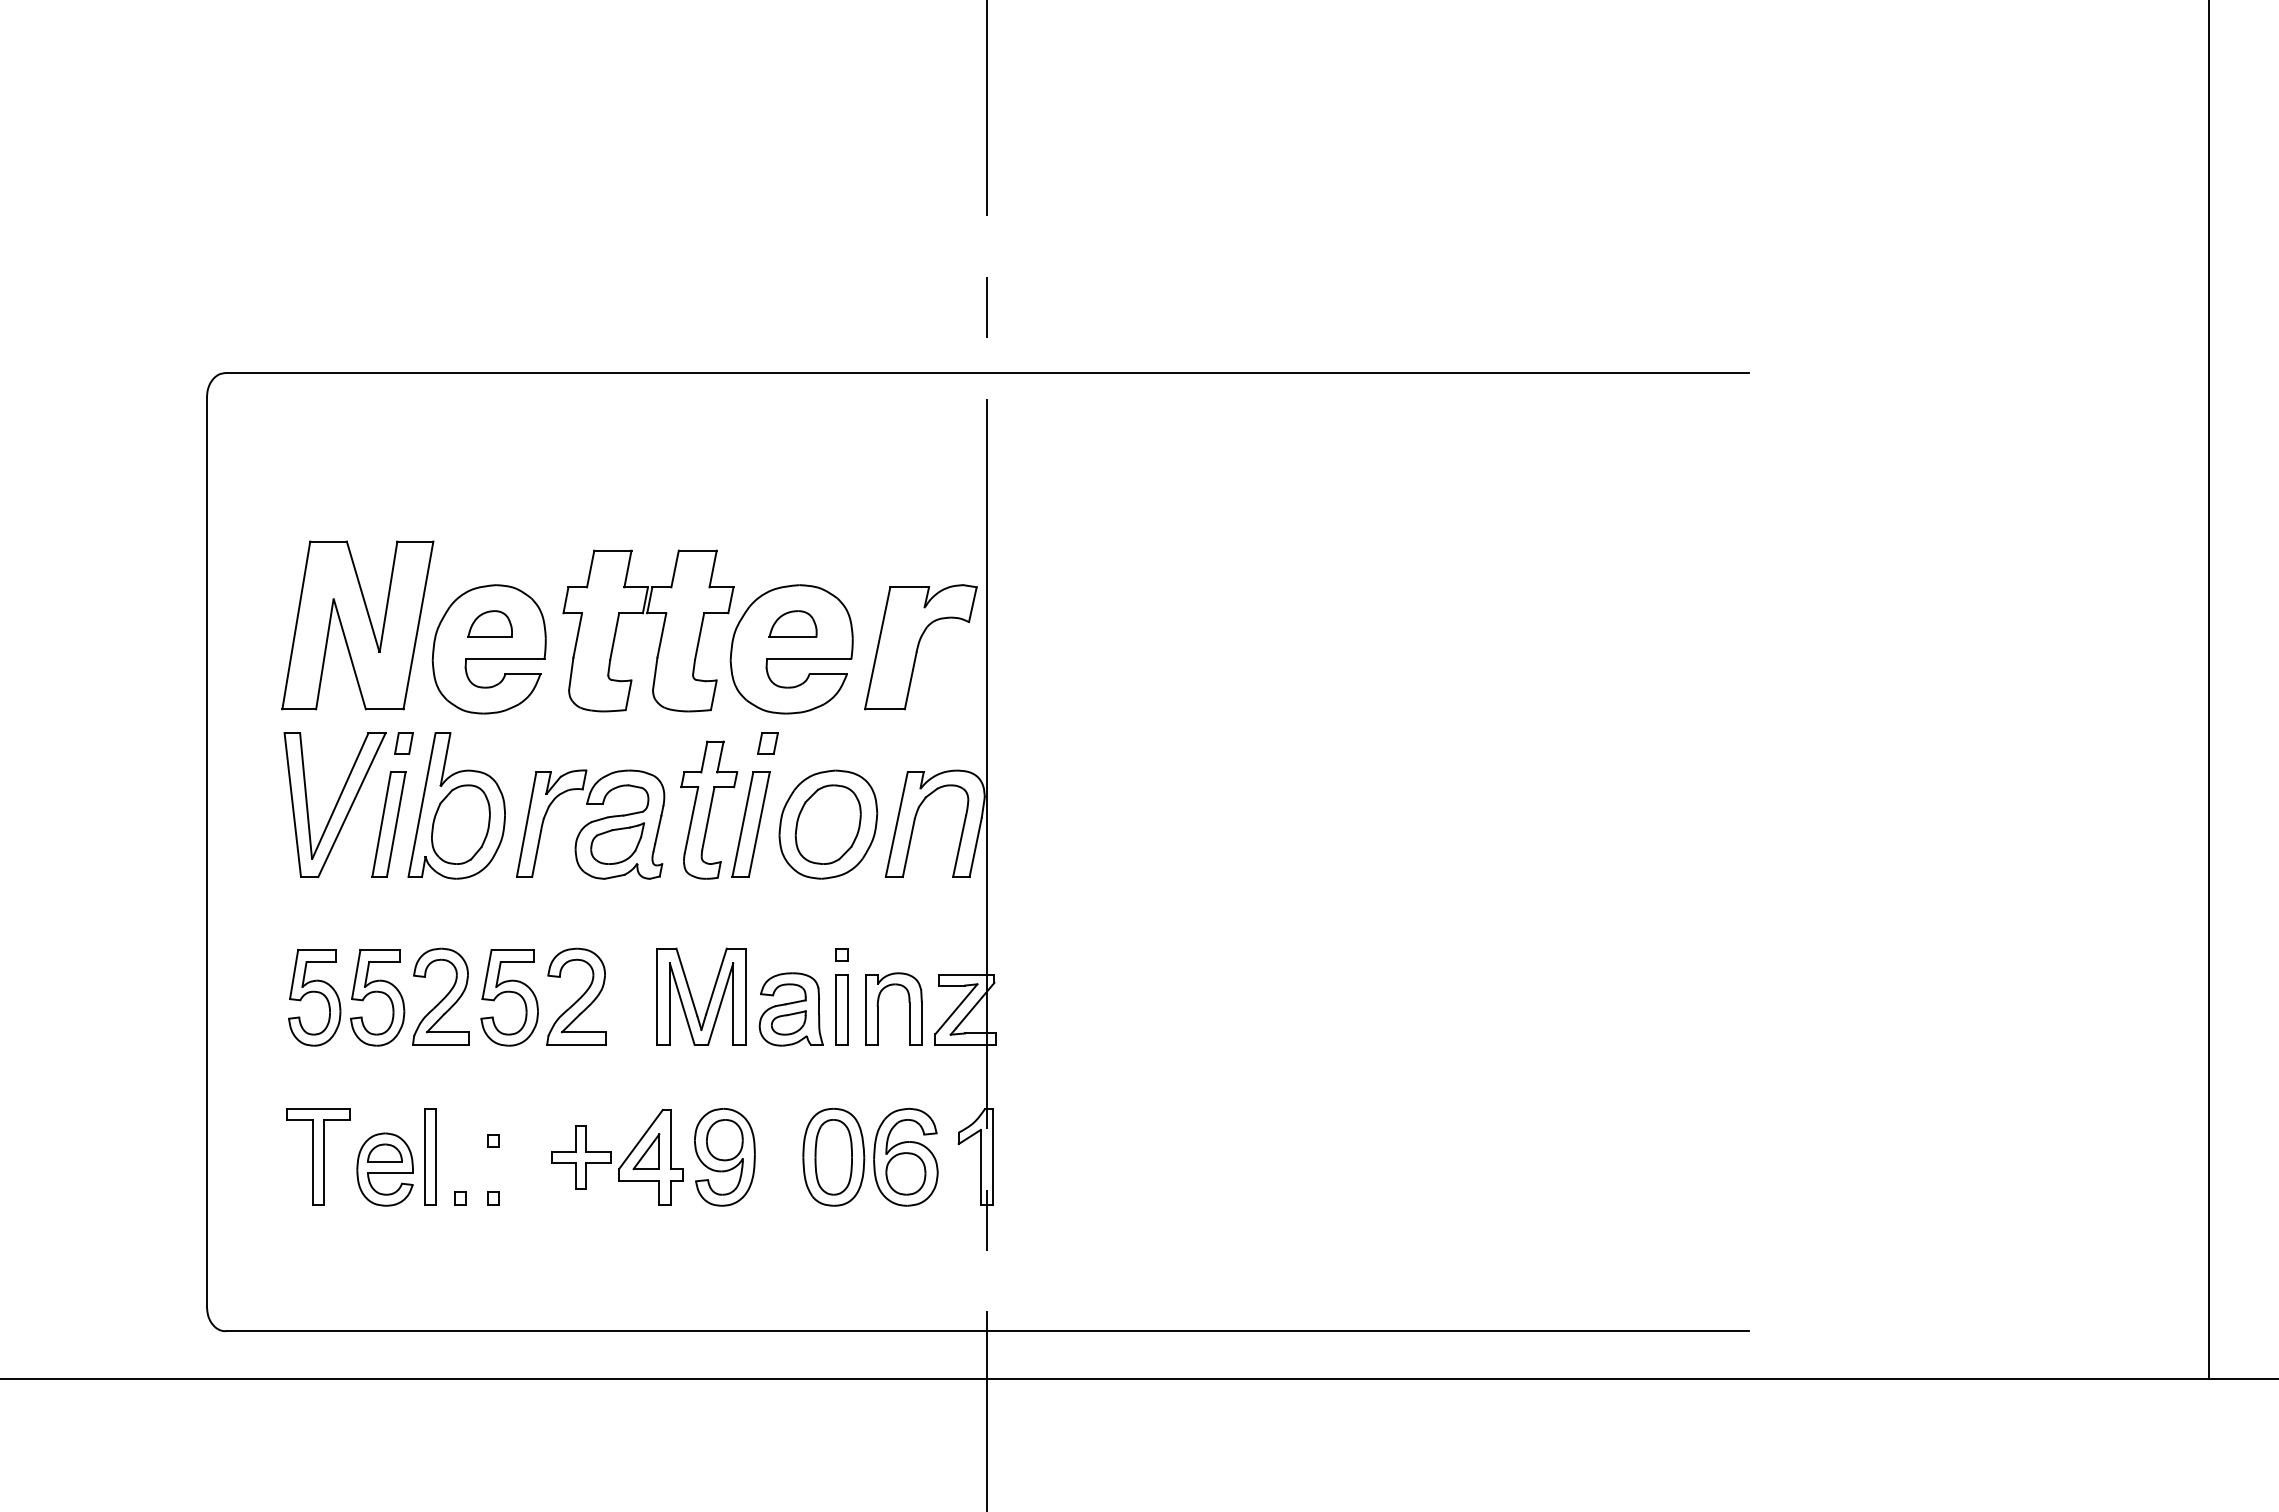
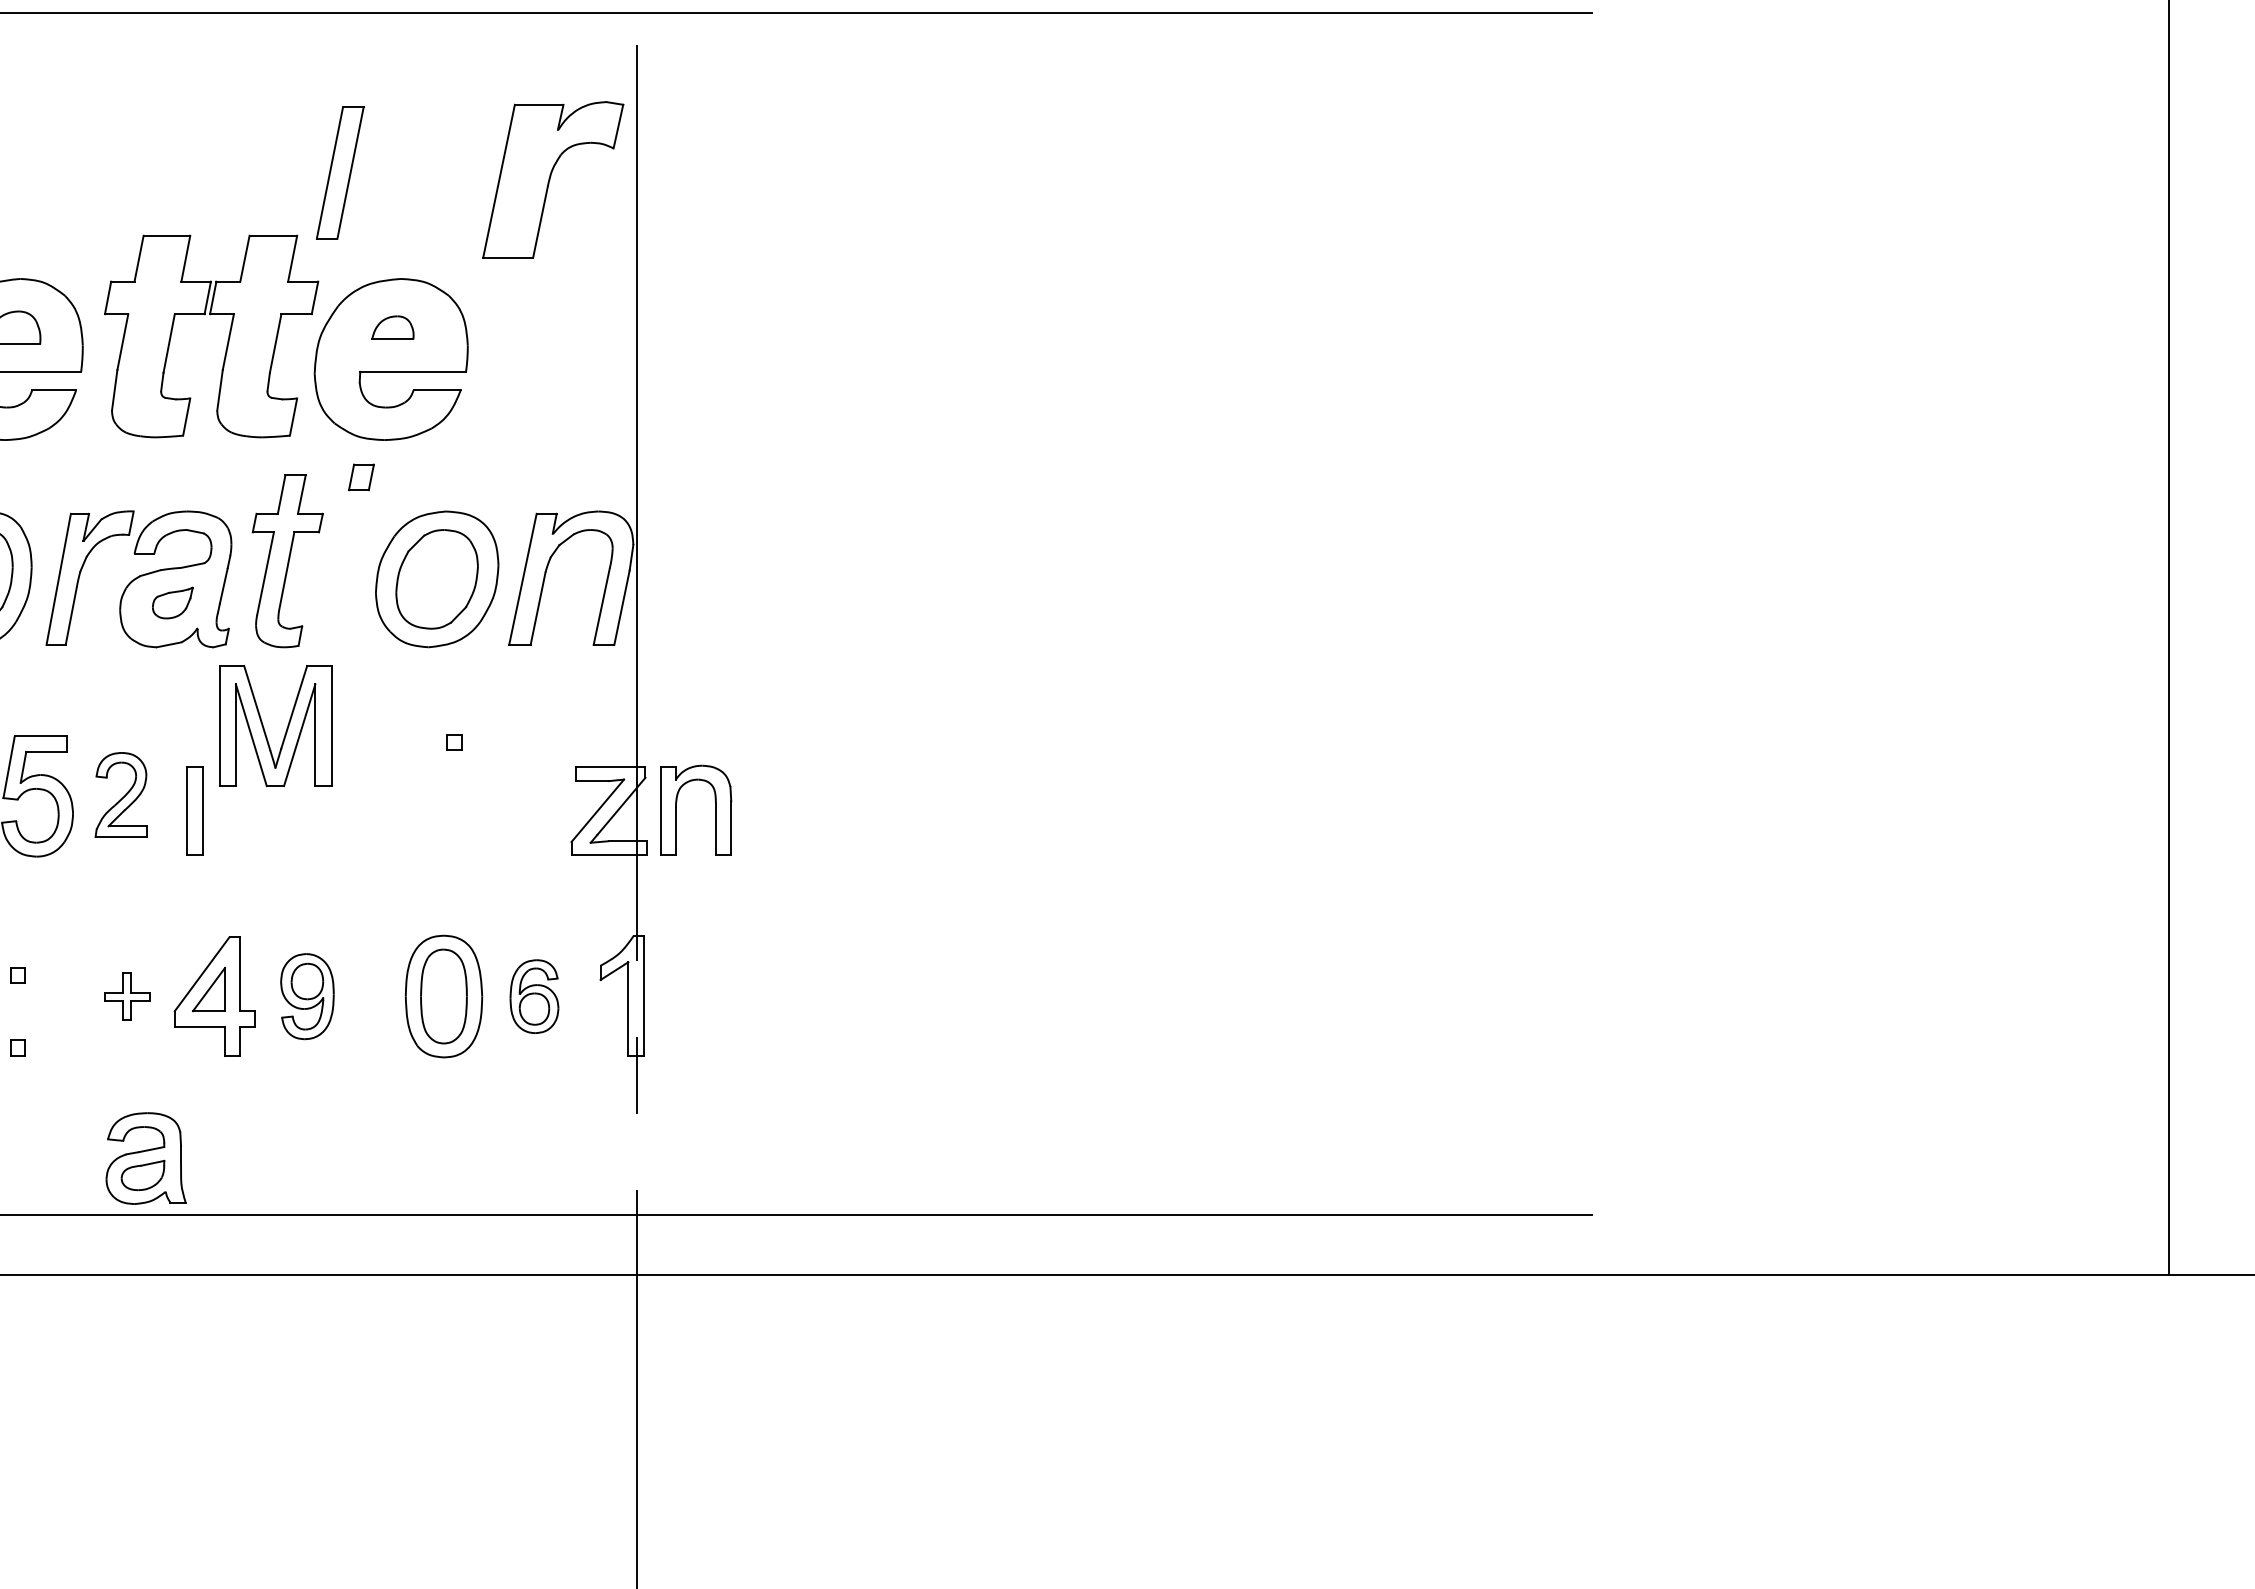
part: (792, 623) -> (392, 327), size x0.7
part: (920, 647) -> (552, 180), moved
part: (750, 824) -> (339, 172), moved
part: (617, 843) -> (172, 602), size x0.6
part: (576, 996) -> (121, 794), size x0.7
part: (693, 999) -> (265, 729), moved
part: (878, 1008) -> (676, 809), moved
part: (790, 1009) -> (145, 1158), moved
part: (841, 1009) -> (194, 811), moved
part: (581, 1157) -> (127, 996), size x0.6
part: (724, 1157) -> (306, 996), size x0.7
part: (905, 1157) -> (533, 996), size x0.6

